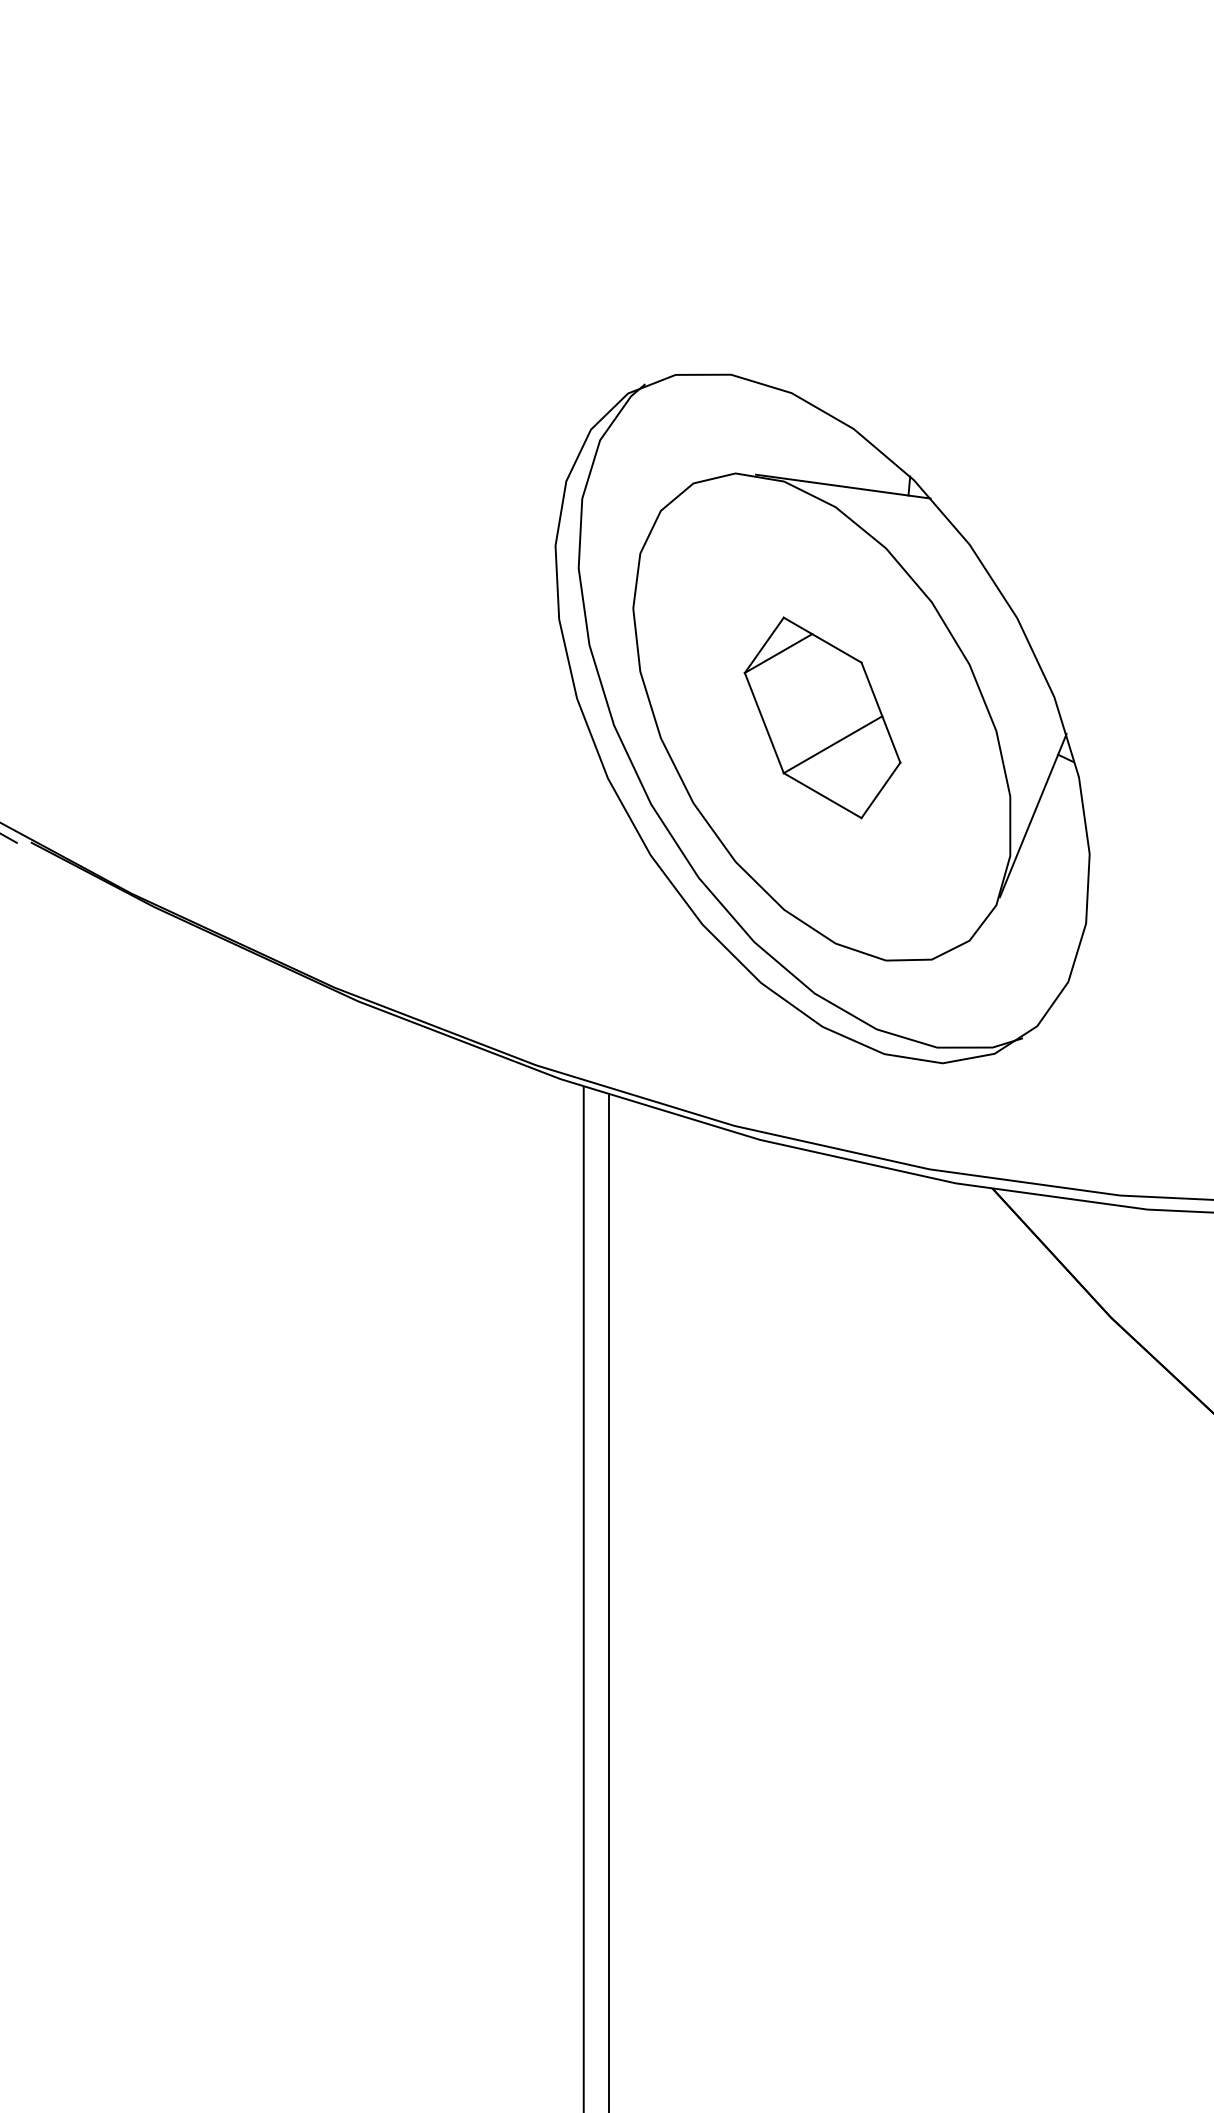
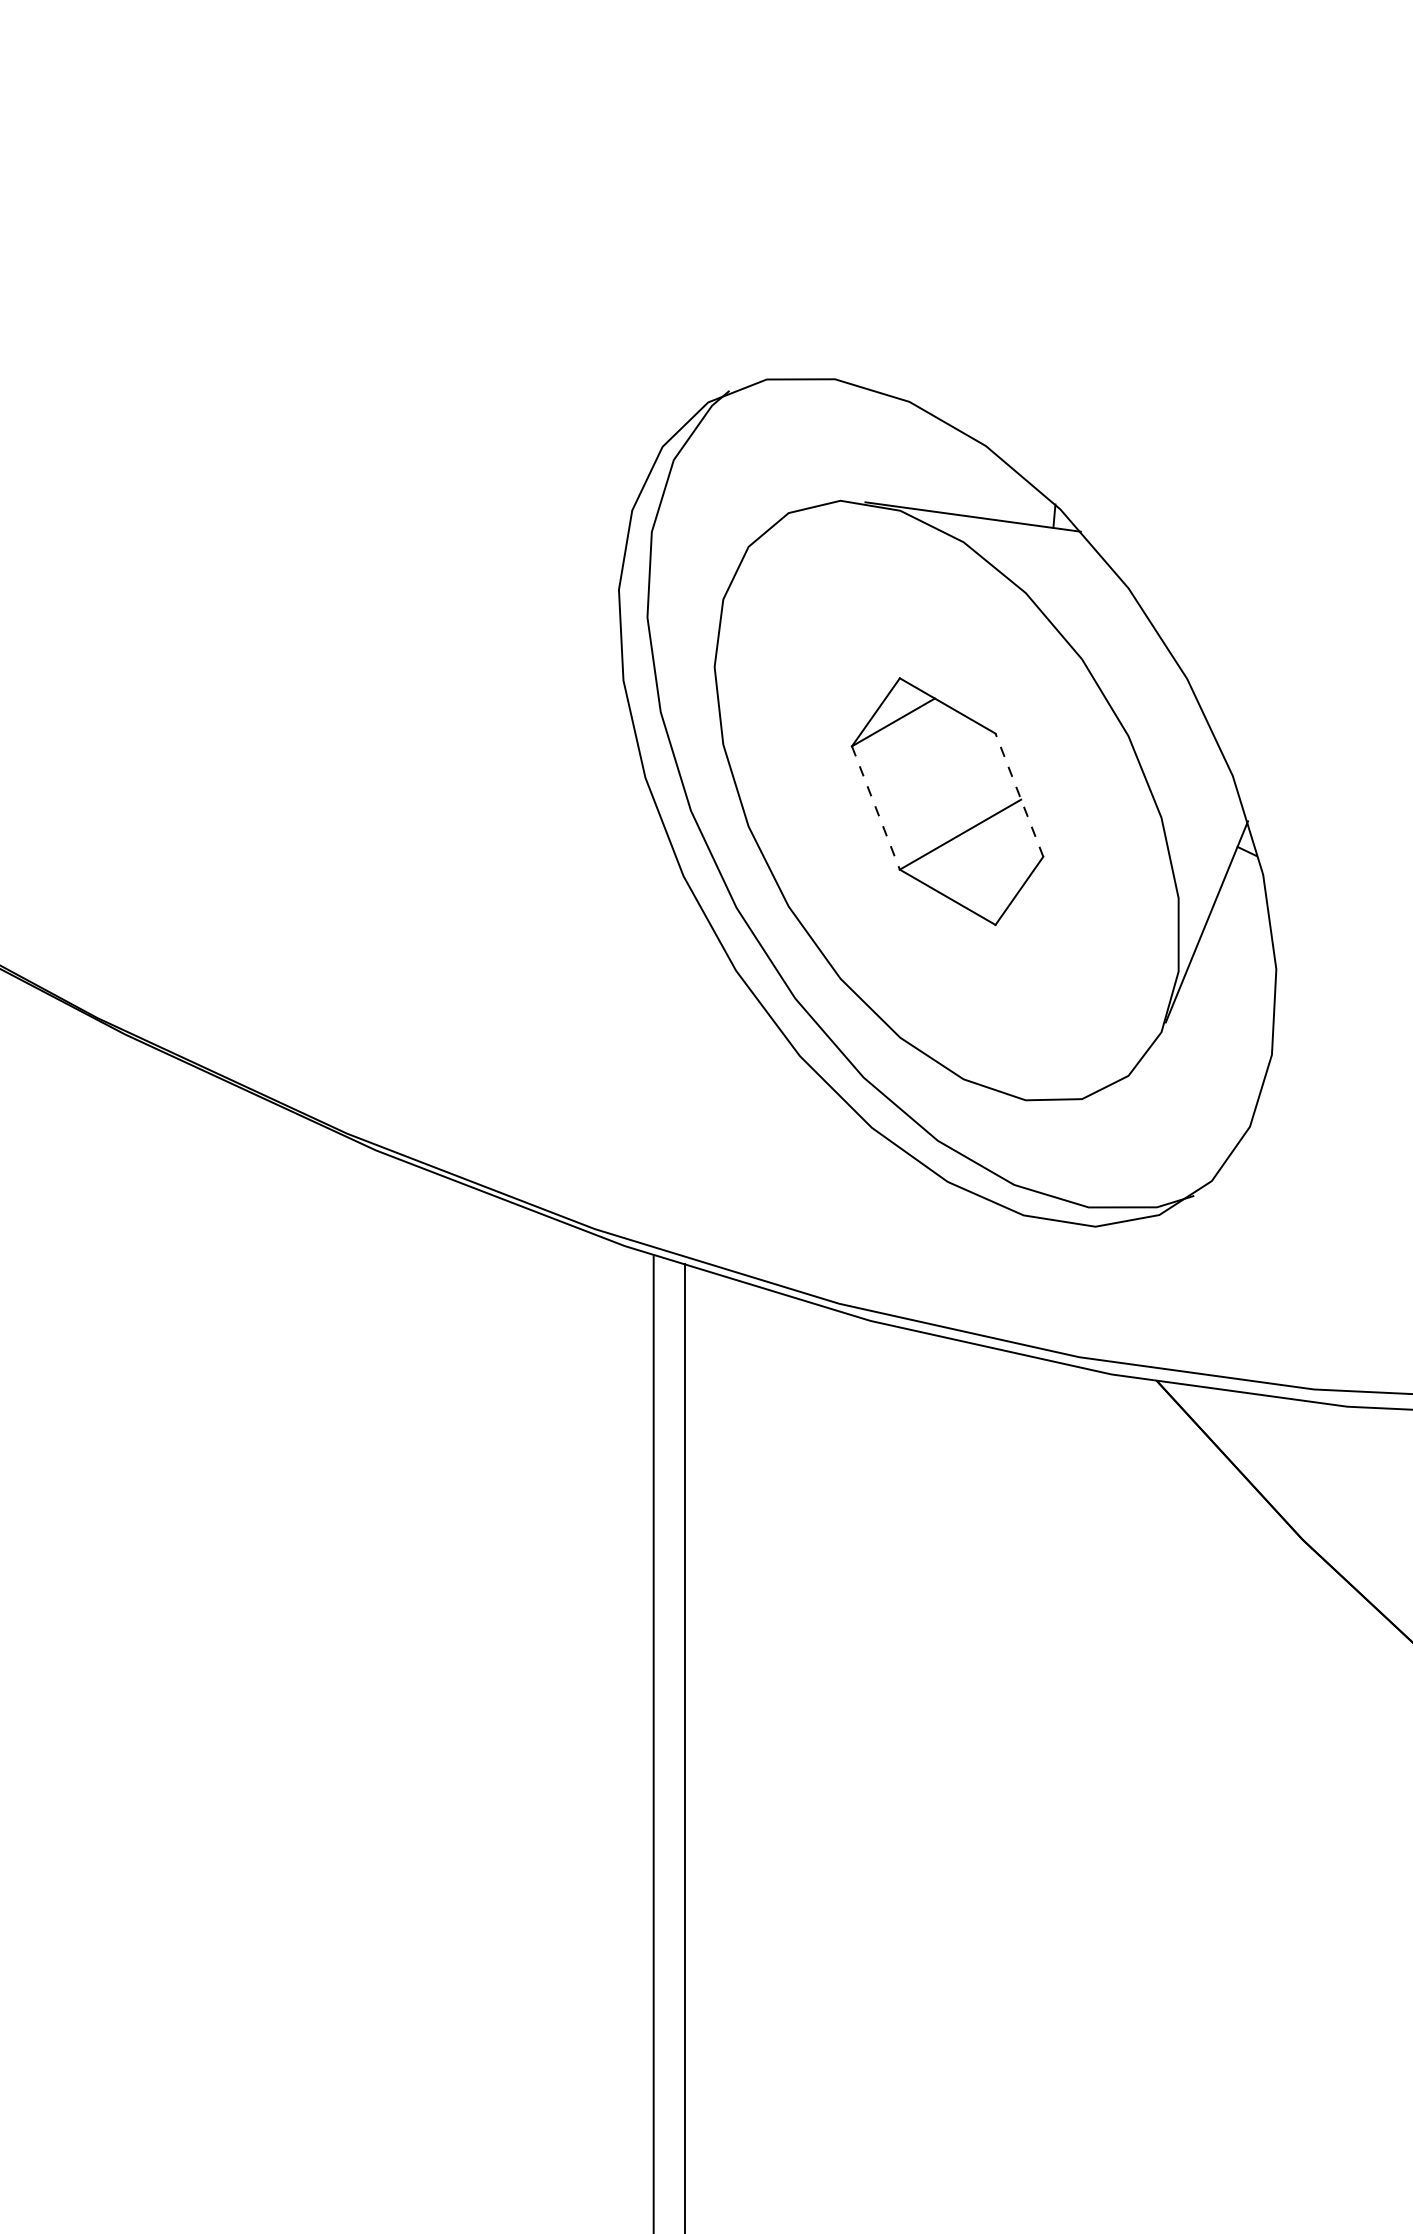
line: (880, 712) -> (1018, 794), solid -> dashed
line: (764, 723) -> (876, 808), solid -> dashed

